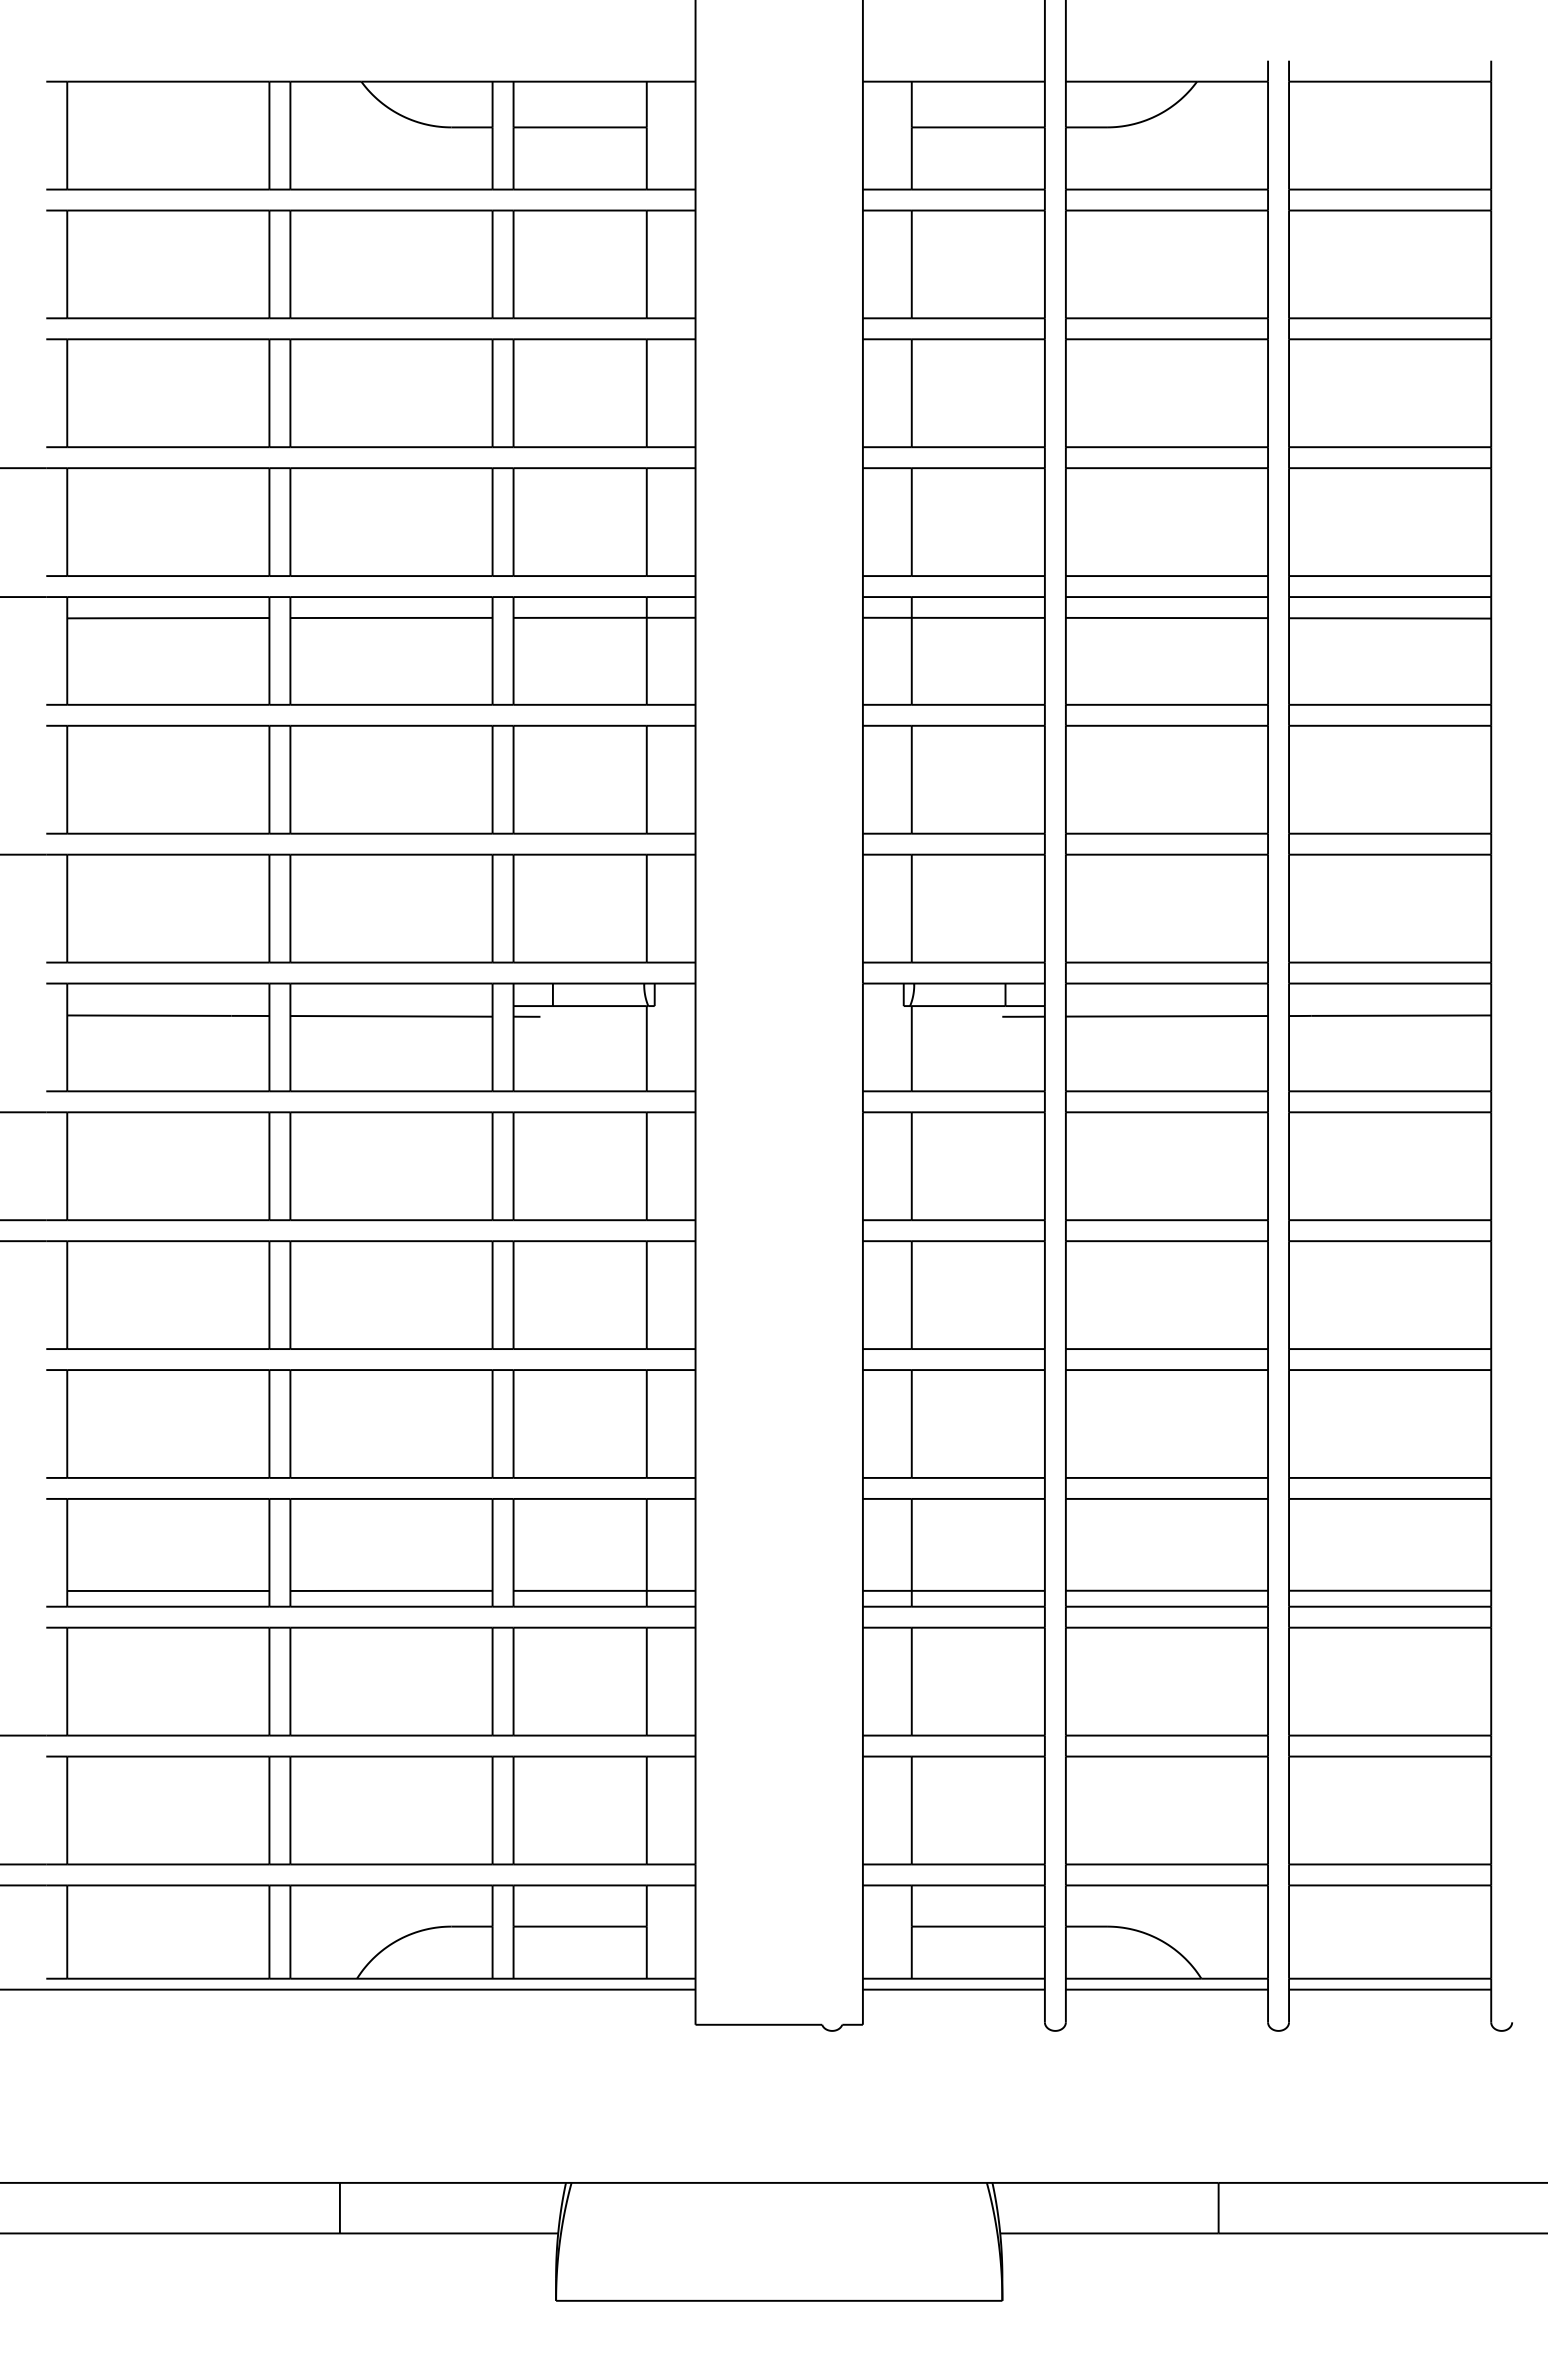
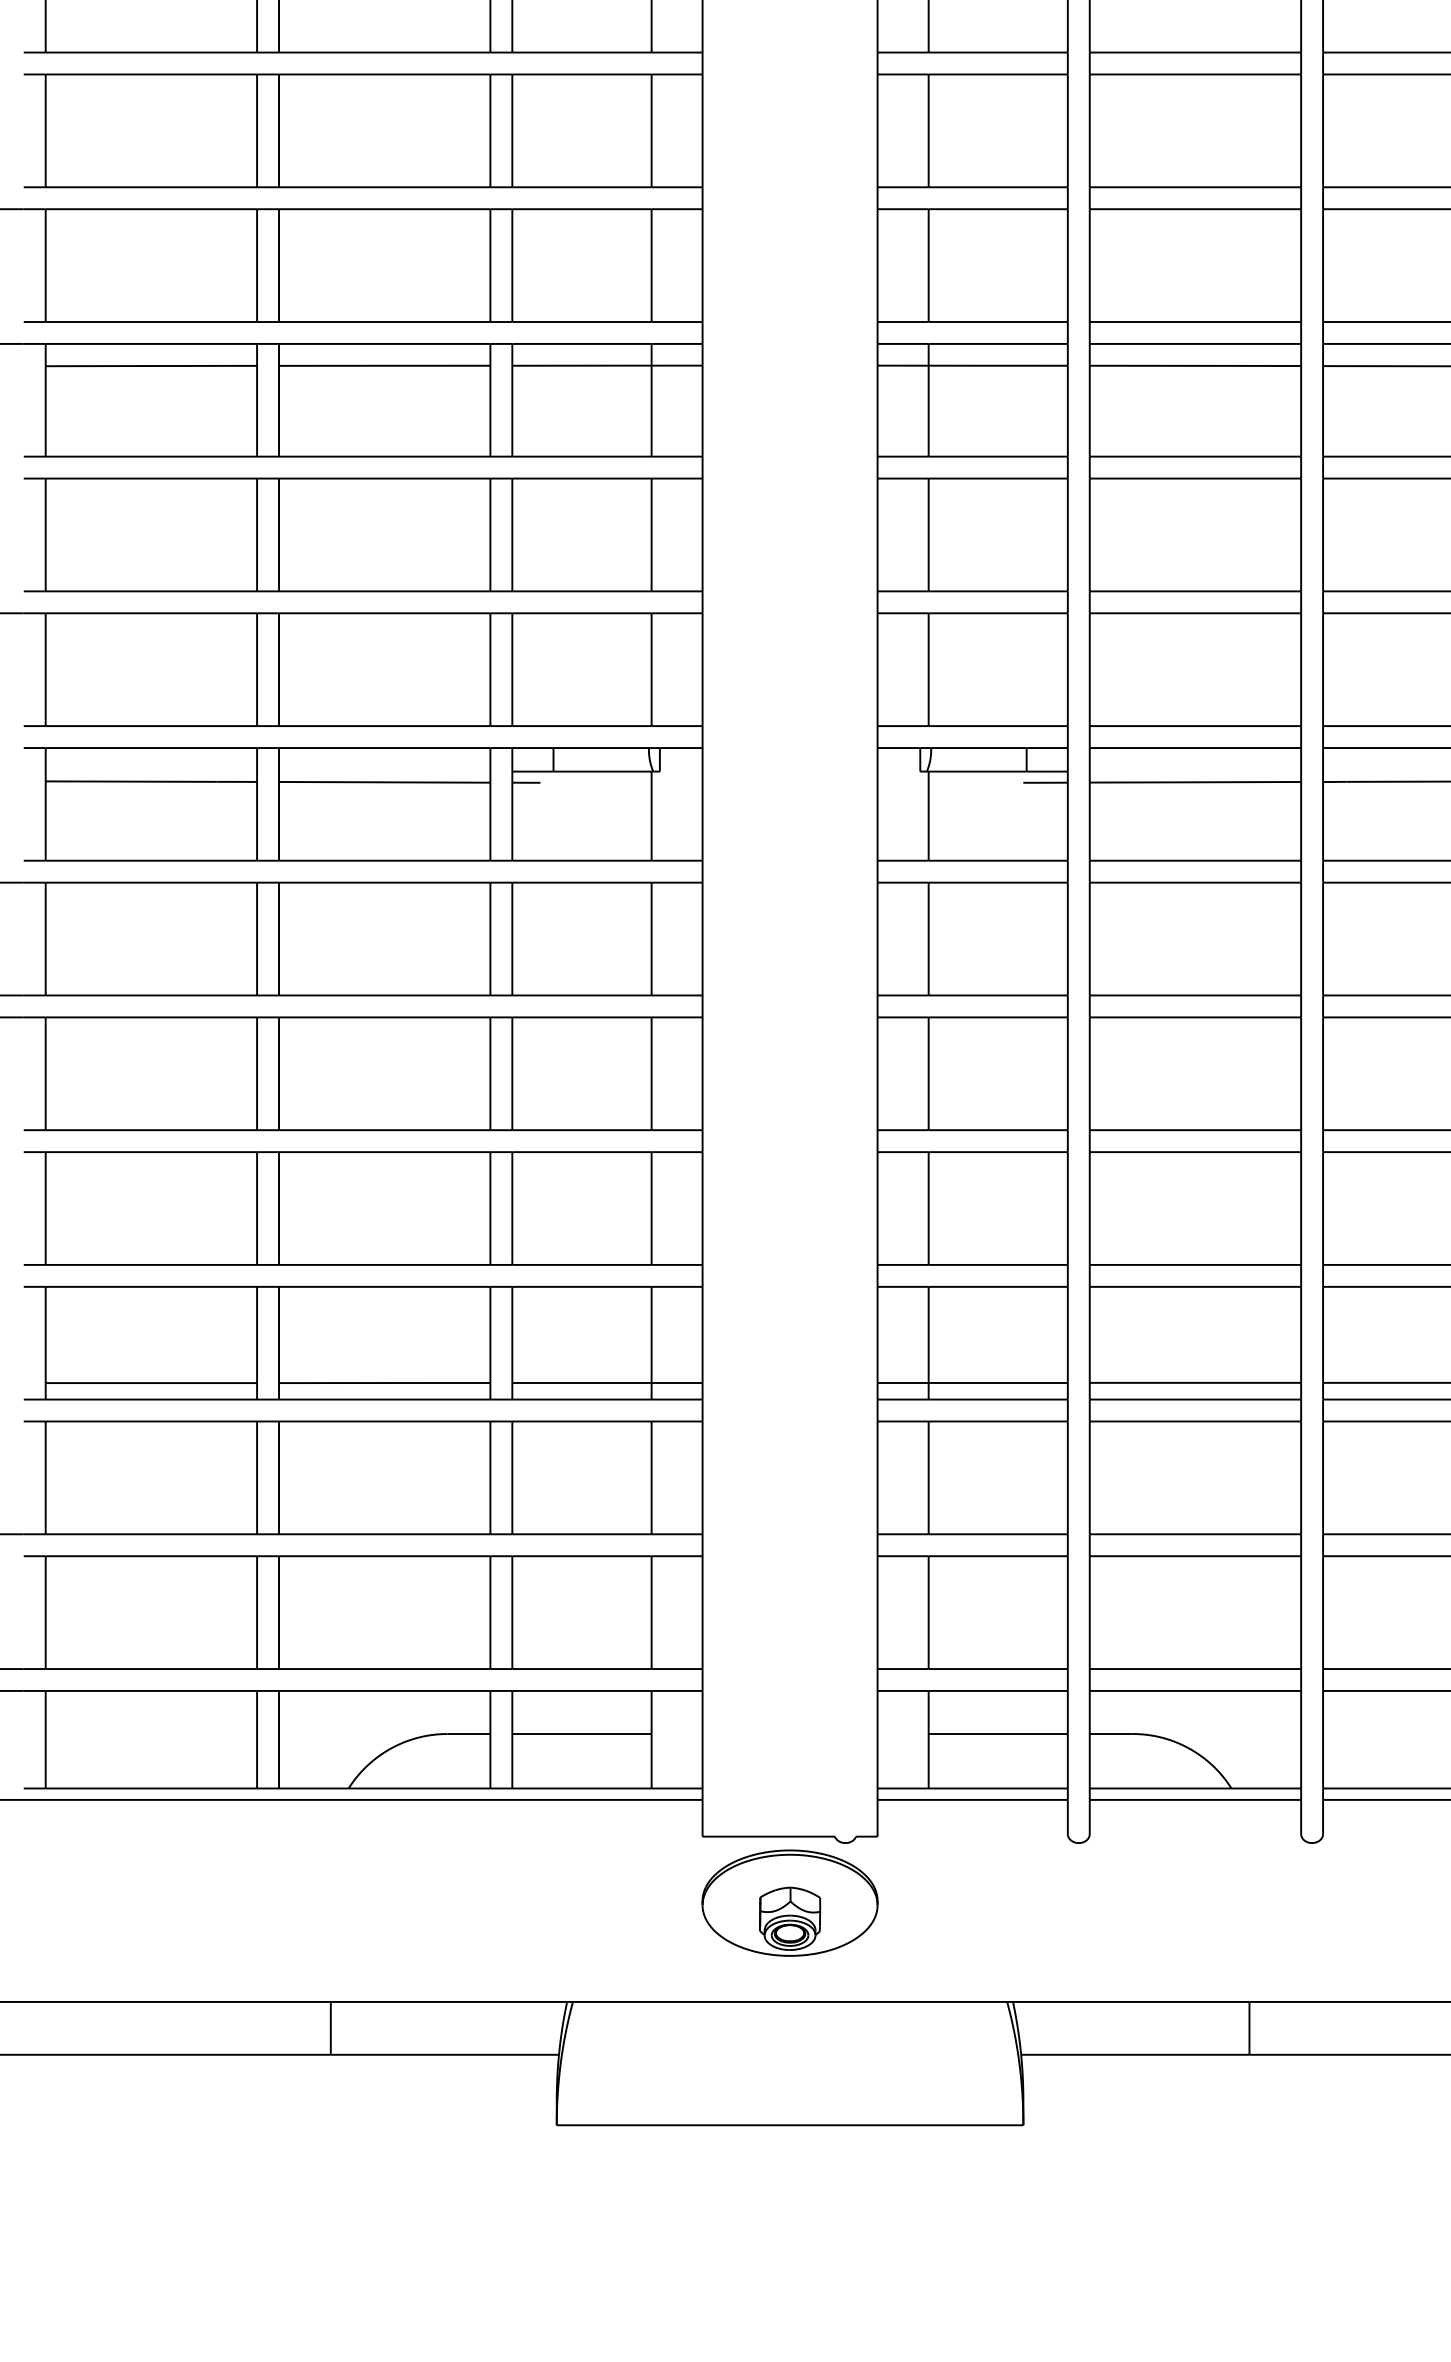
part: (778, 2088) -> (789, 1903), added

